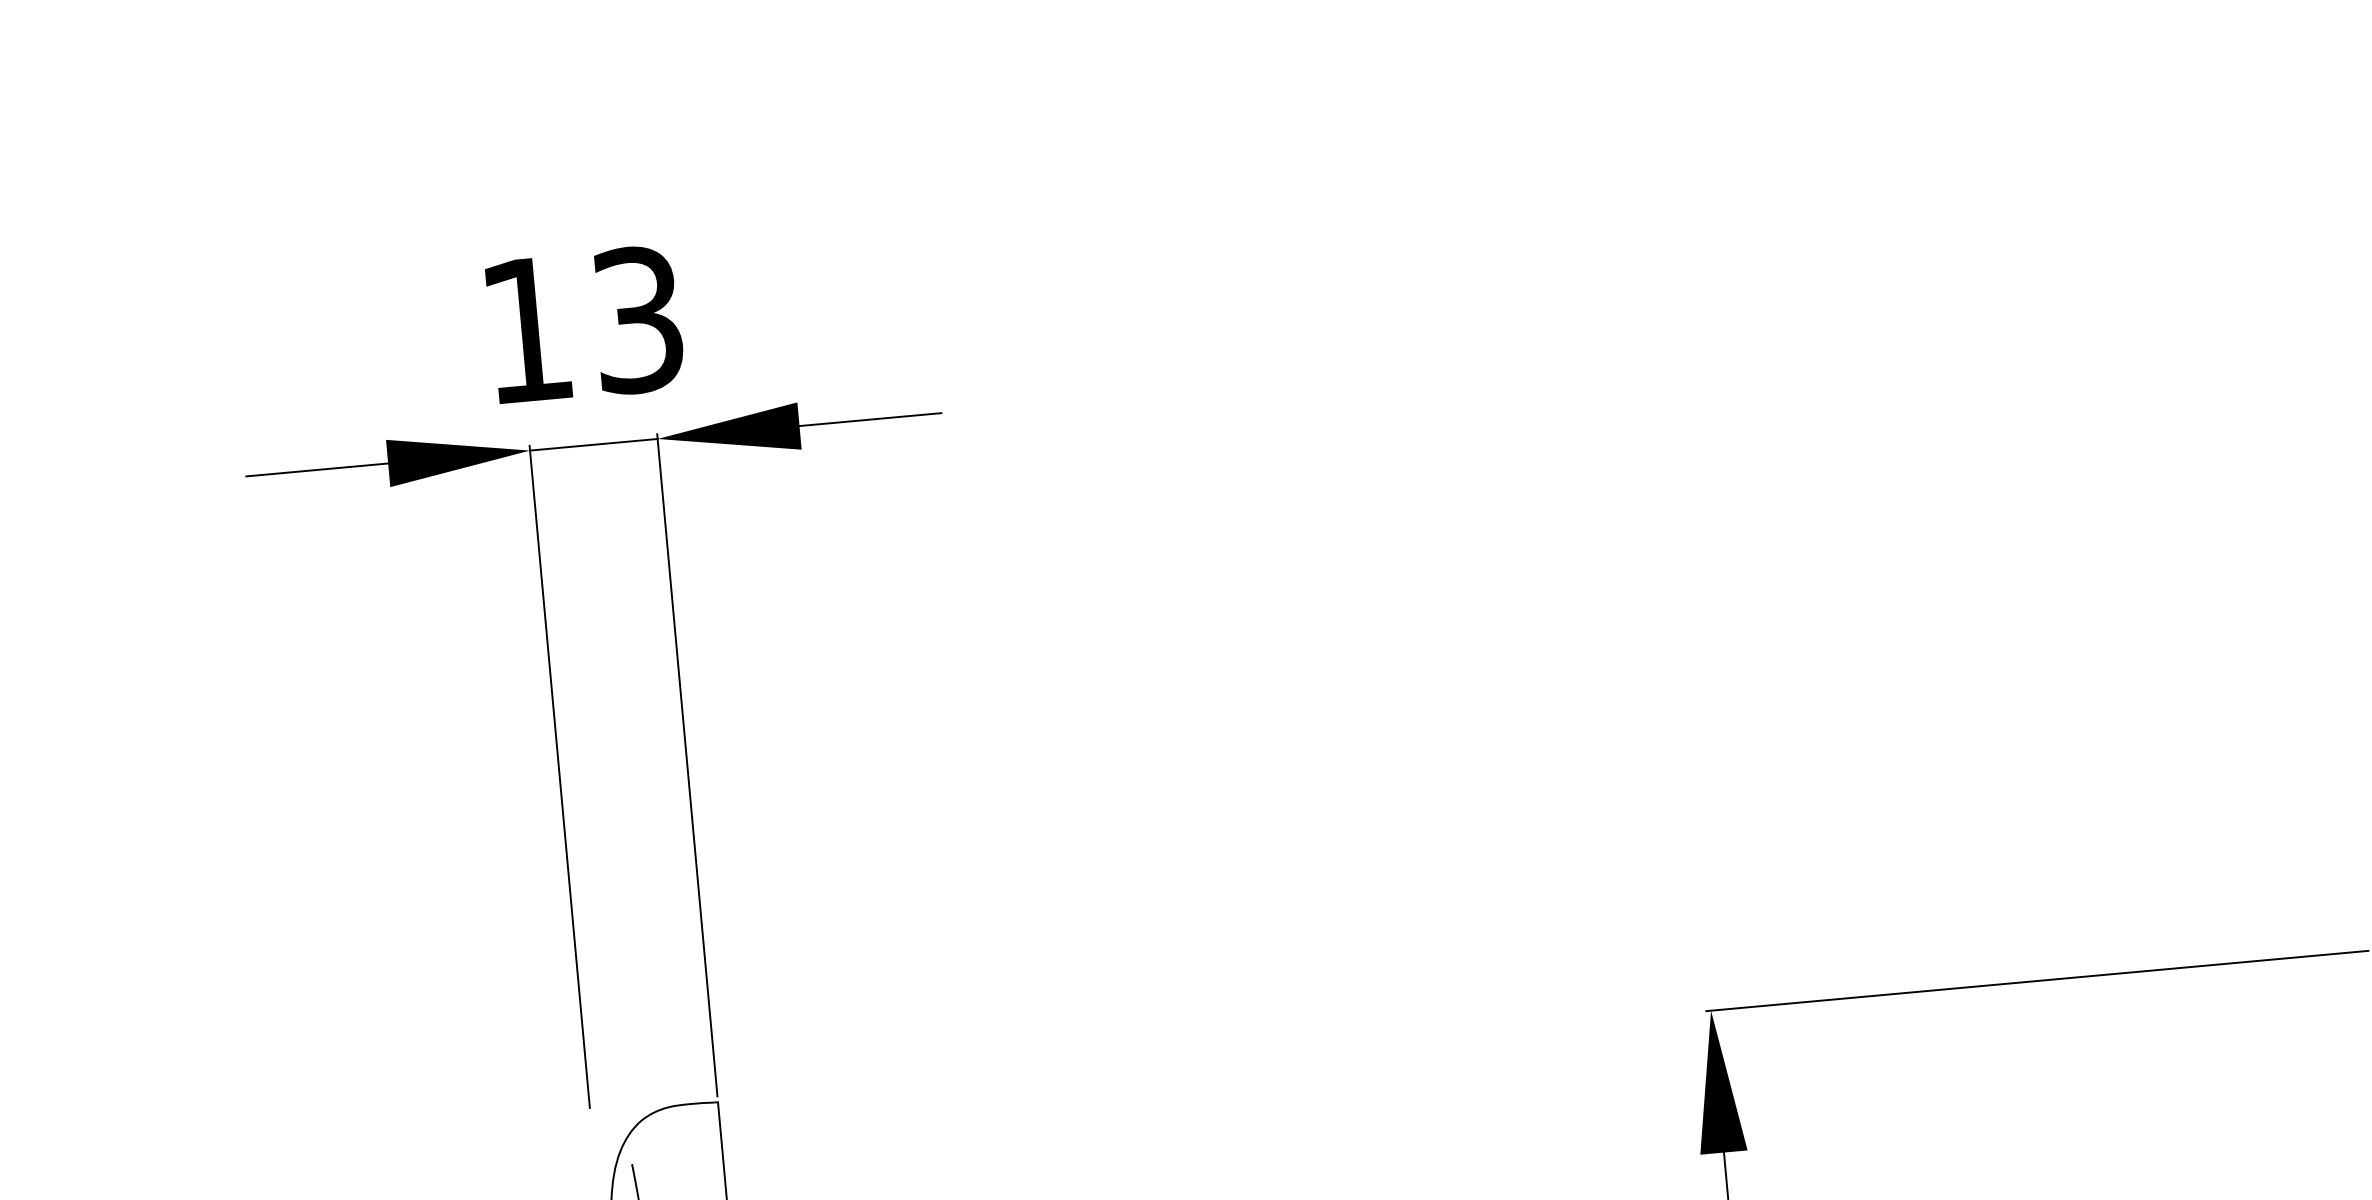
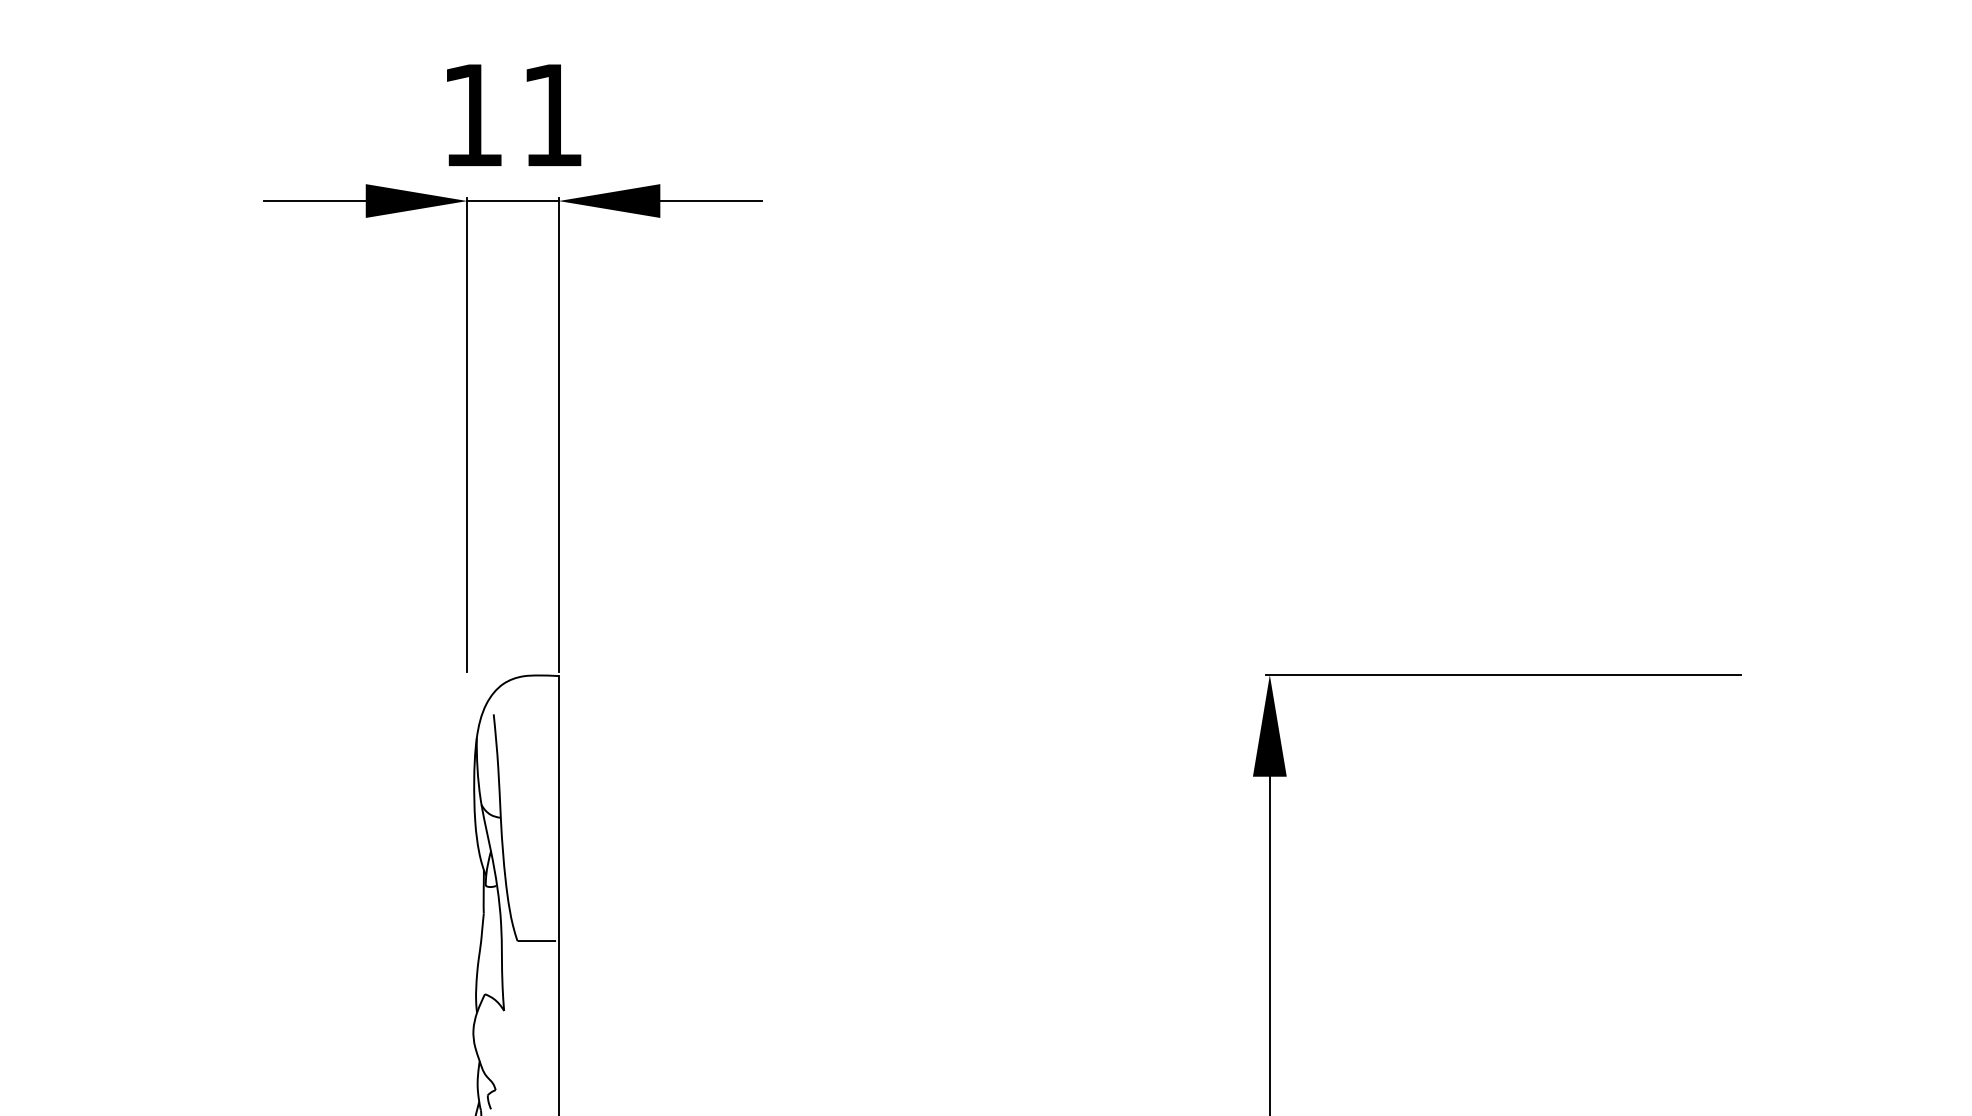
text: (637, 318) -> (552, 114), 13 -> 11

